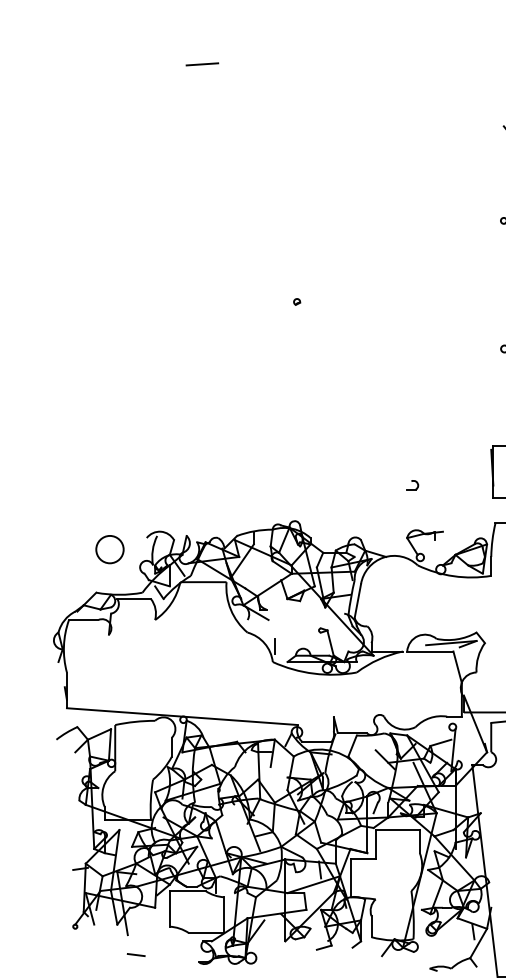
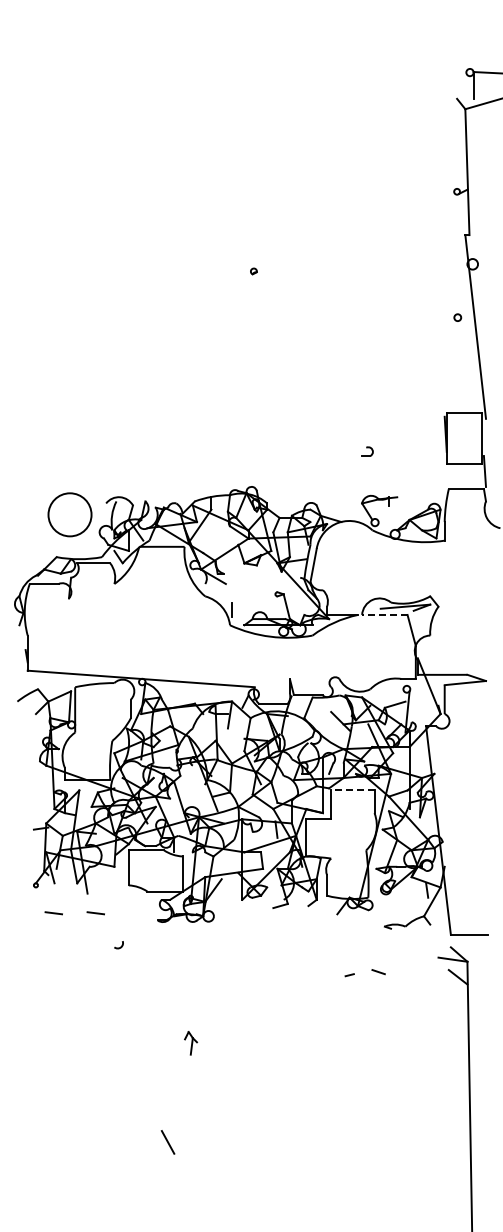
line: (202, 63) -> (160, 37), removed
circle: (109, 549) -> (69, 514), size x1.6
line: (429, 651) -> (384, 614), solid -> dashed
line: (397, 830) -> (352, 790), solid -> dashed
line: (93, 955) -> (53, 913), added

